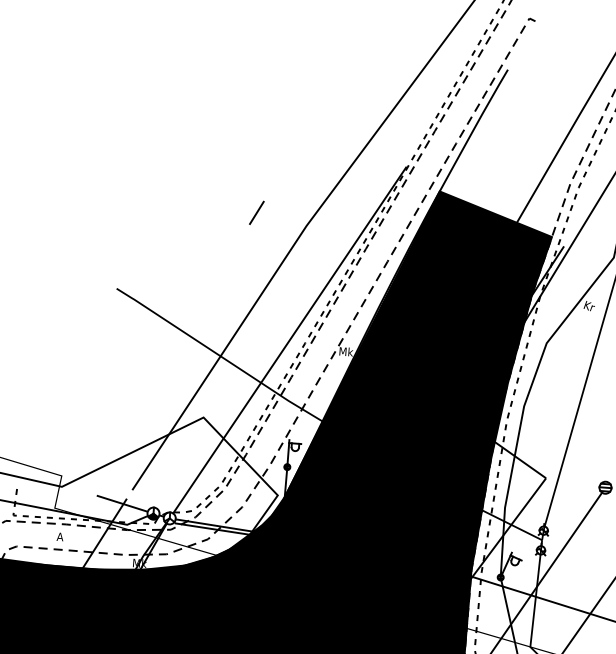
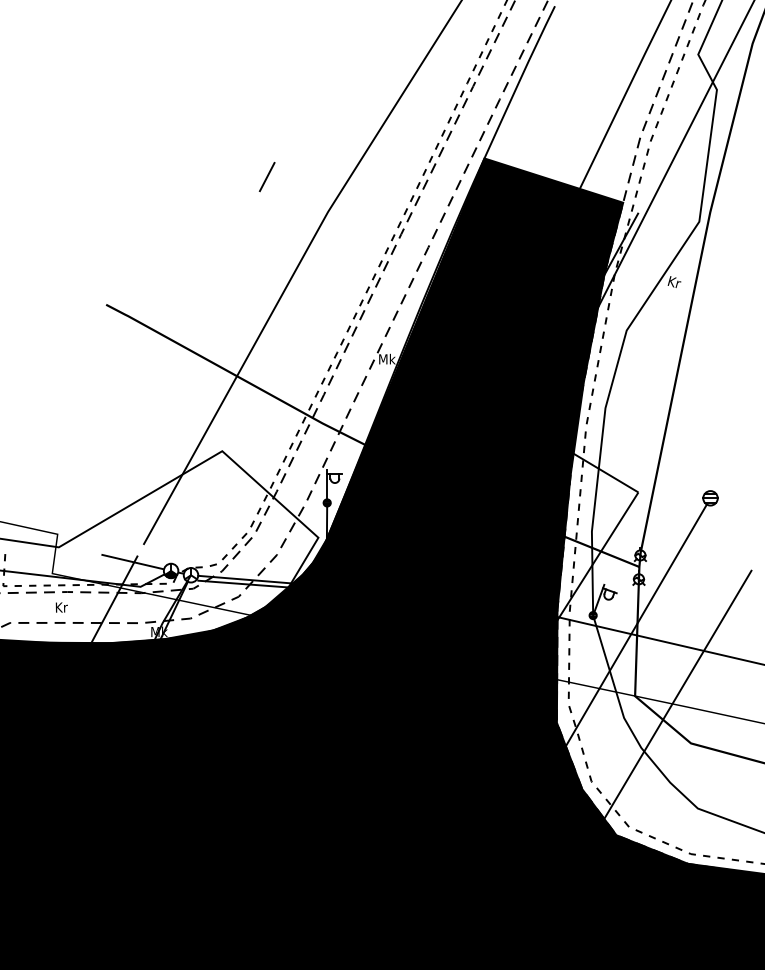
line: (256, 213) -> (266, 177), moved
line: (289, 340) -> (317, 350), removed
text: (60, 536) -> (61, 607), A -> Kr

